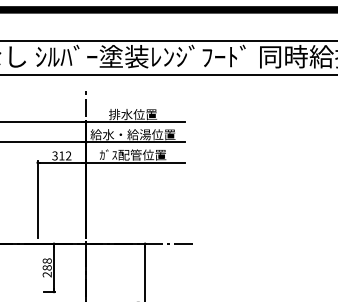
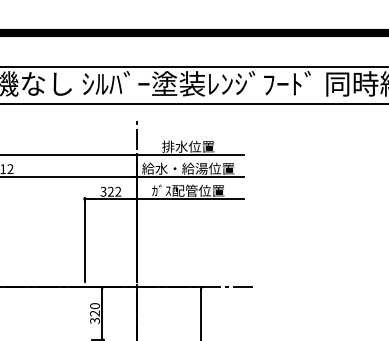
text: (61, 155) -> (110, 191), 312 -> 322
text: (46, 267) -> (94, 313), 288 -> 320

